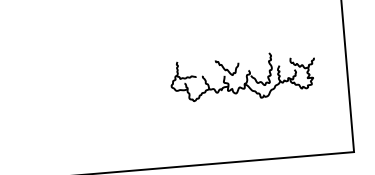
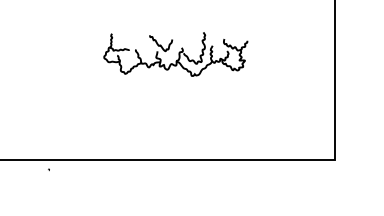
part: (242, 77) -> (175, 54), moved

